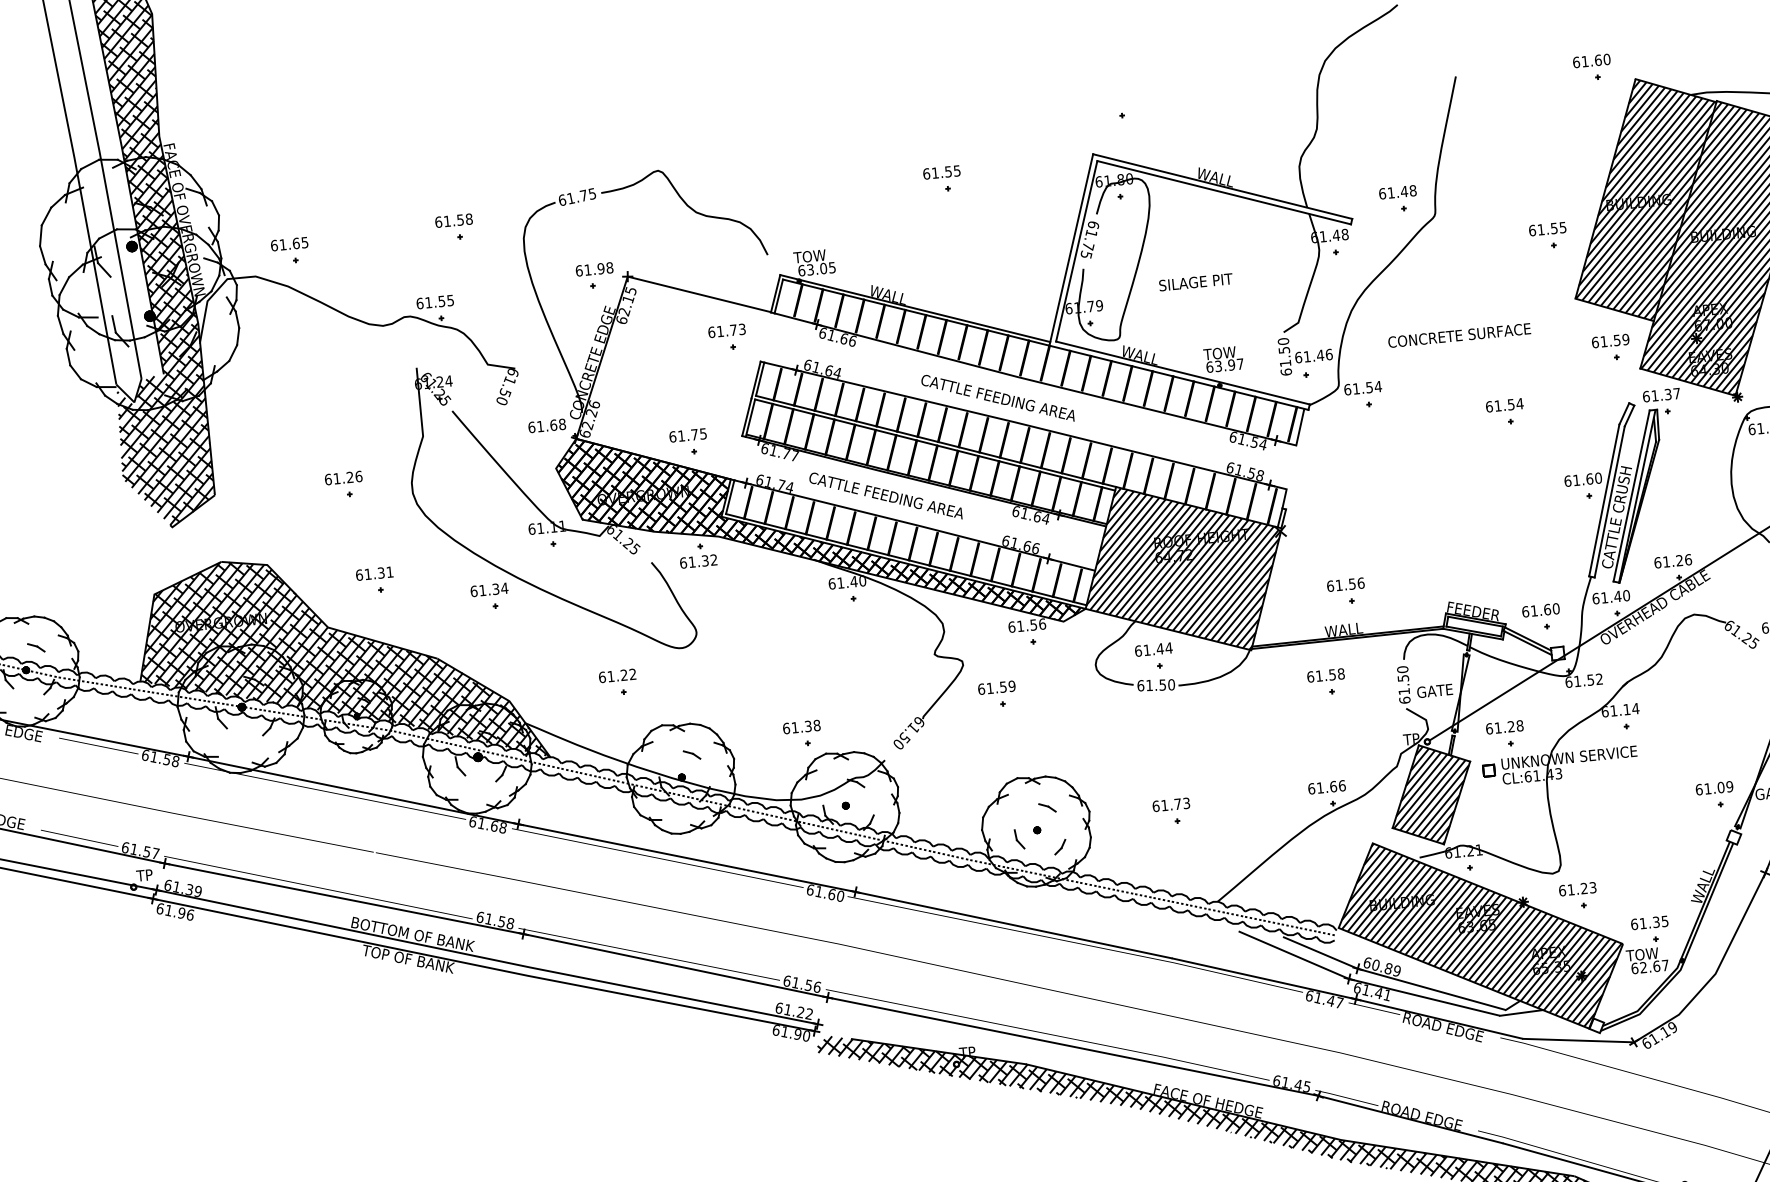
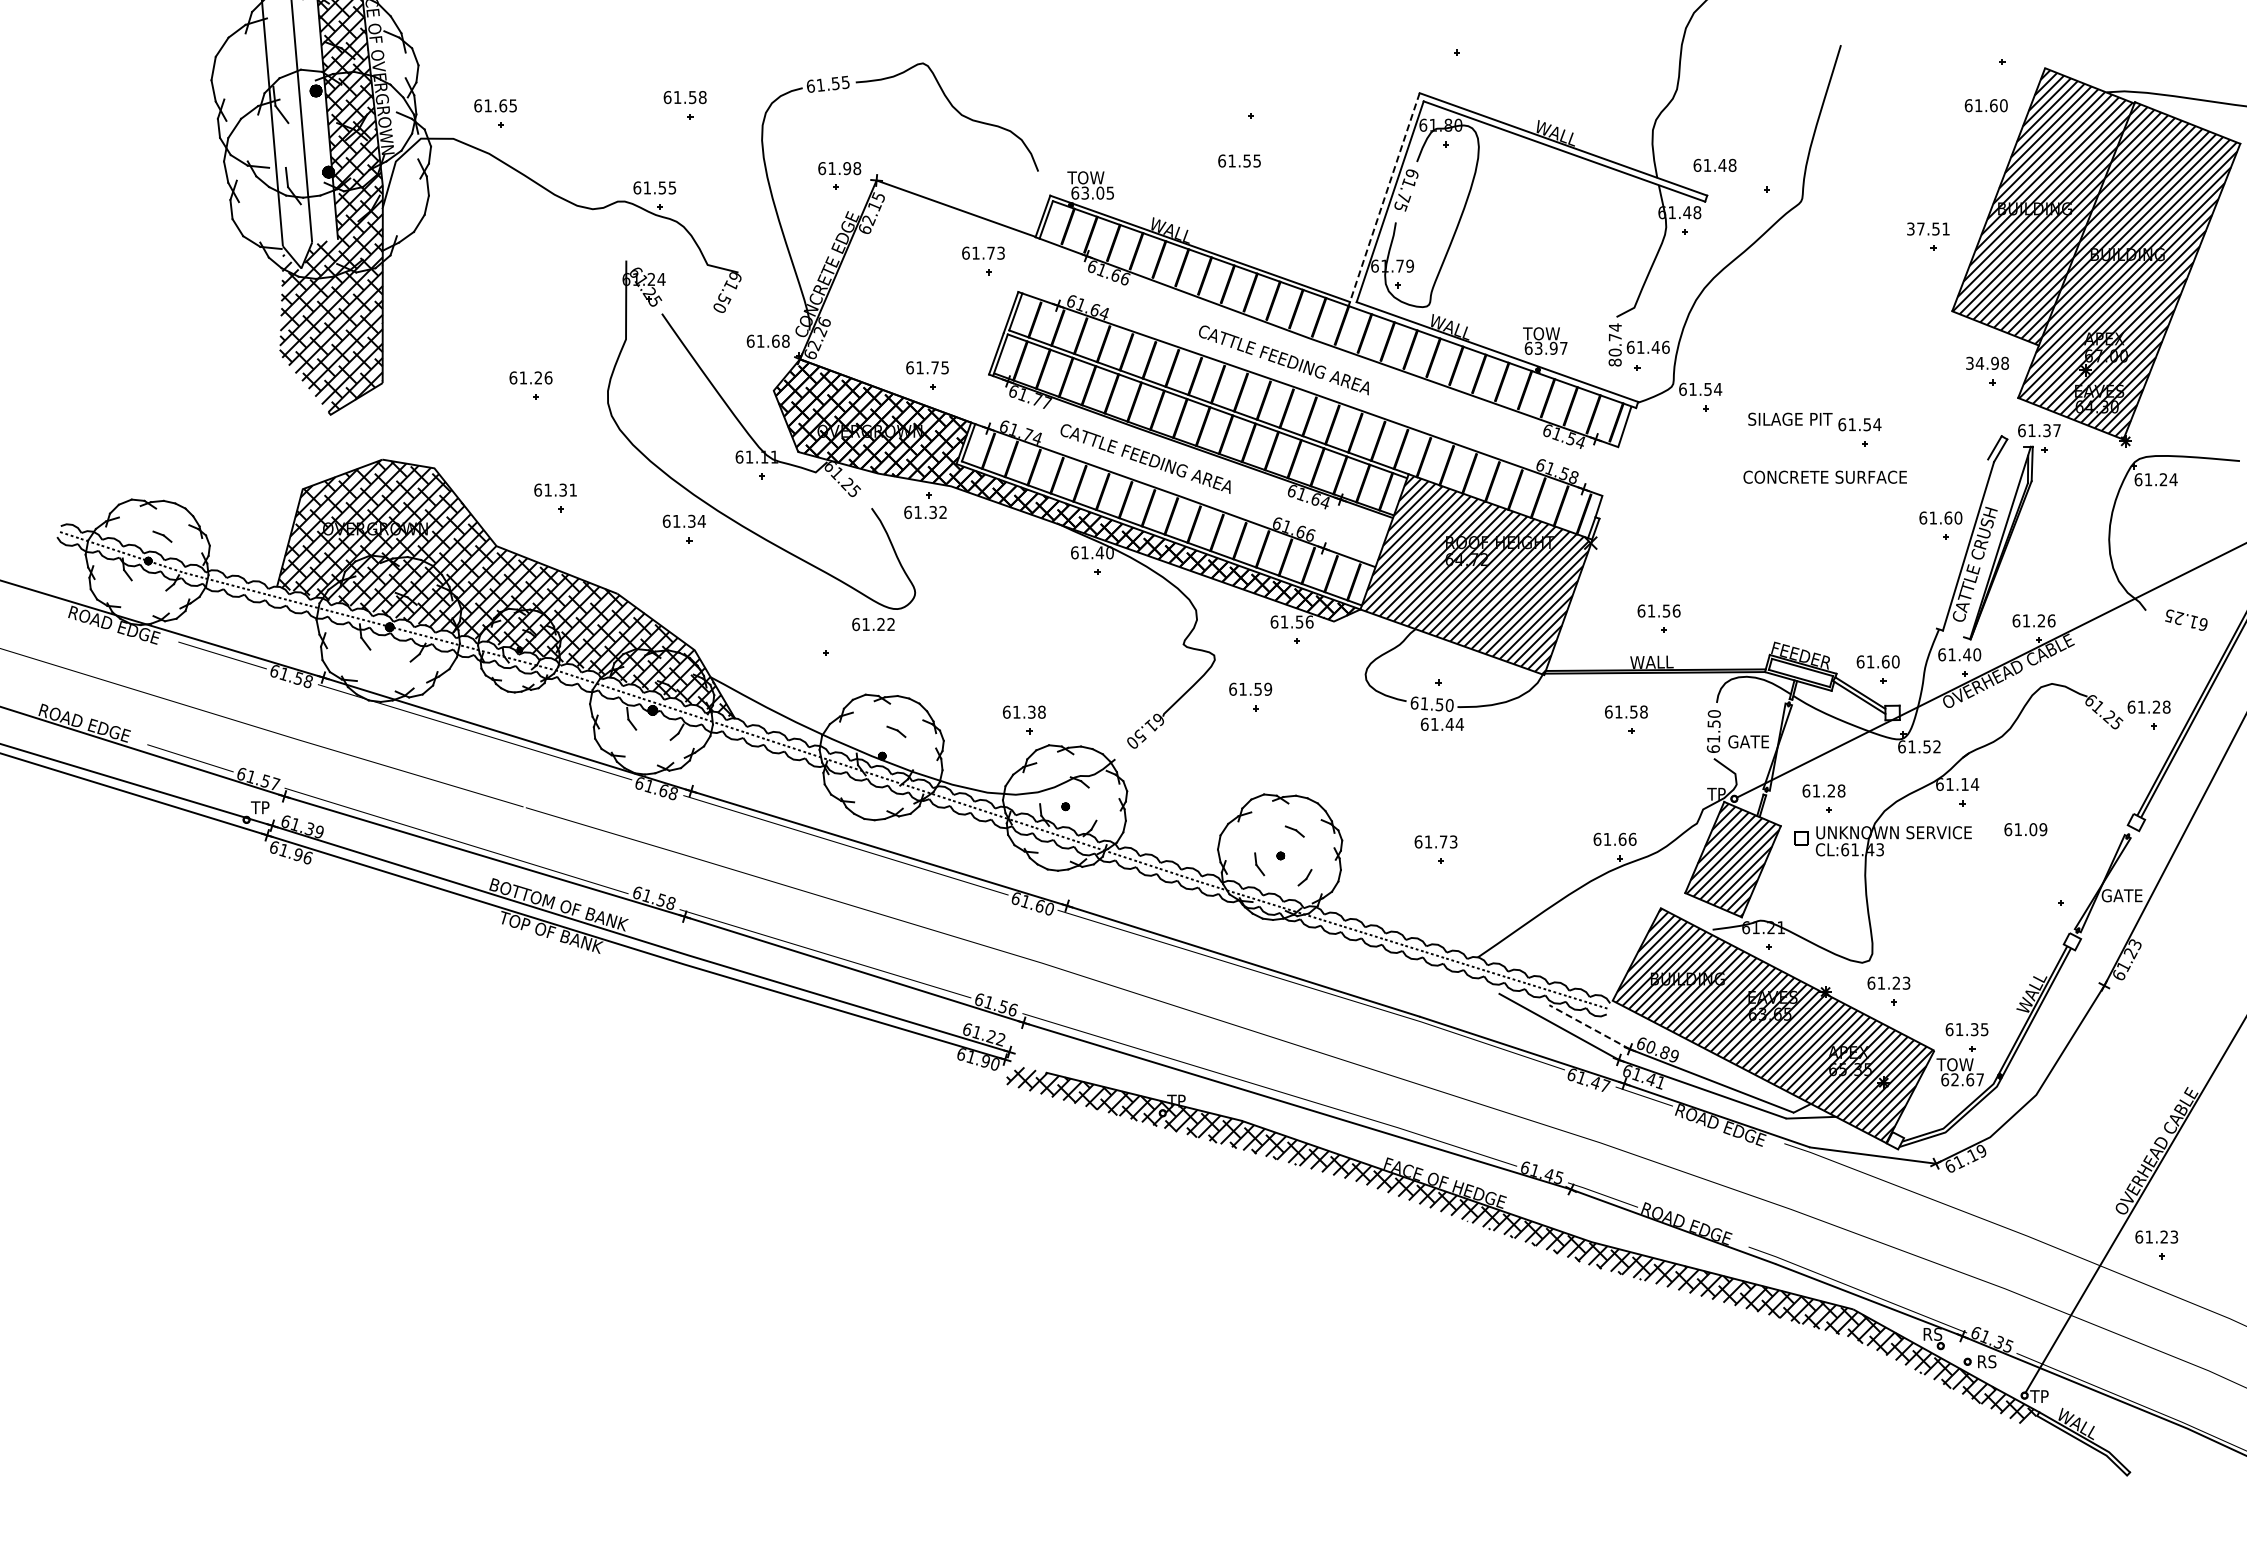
text: (1591, 60) -> (1985, 105), moved
text: (941, 172) -> (1239, 160), moved
text: (1397, 191) -> (1714, 164), moved
text: (583, 195) -> (835, 83), 61.75 -> 61.55
text: (1547, 228) -> (1928, 228), 61.55 -> 37.51
line: (1071, 250) -> (1384, 200), solid -> dashed
text: (1196, 281) -> (1790, 418), moved
text: (1458, 334) -> (1824, 476), moved
text: (1610, 340) -> (1987, 362), 61.59 -> 34.98
text: (1284, 356) -> (1614, 344), 61.50 -> 80.74
line: (1631, 495) -> (1994, 541), removed
line: (1604, 500) -> (1962, 543), removed
text: (1152, 648) -> (1441, 723), moved
text: (617, 675) -> (873, 624), moved
text: (1714, 788) -> (2025, 829), moved
line: (1320, 953) -> (1589, 1027), solid -> dashed

